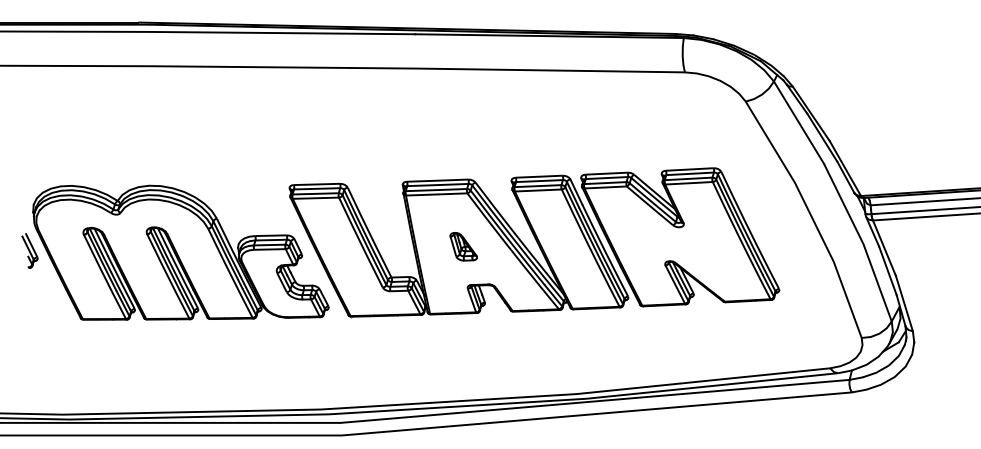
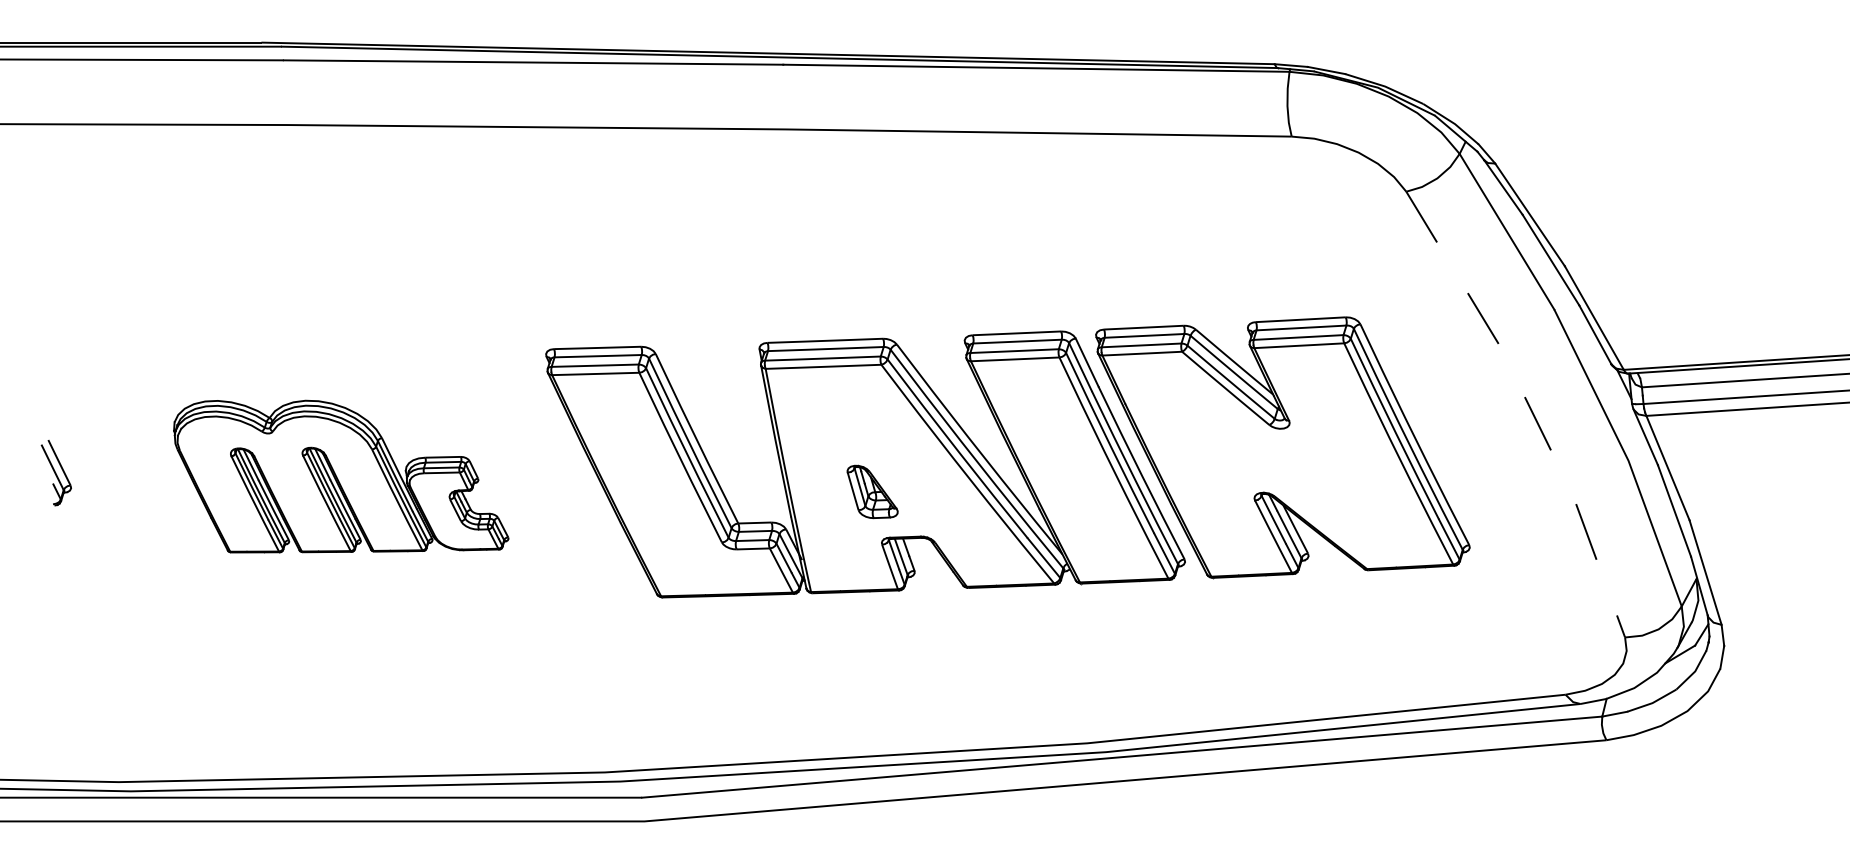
line: (811, 215) -> (1530, 406), solid -> dashed
part: (463, 246) -> (872, 491), moved
part: (180, 252) -> (340, 476), size x0.6

